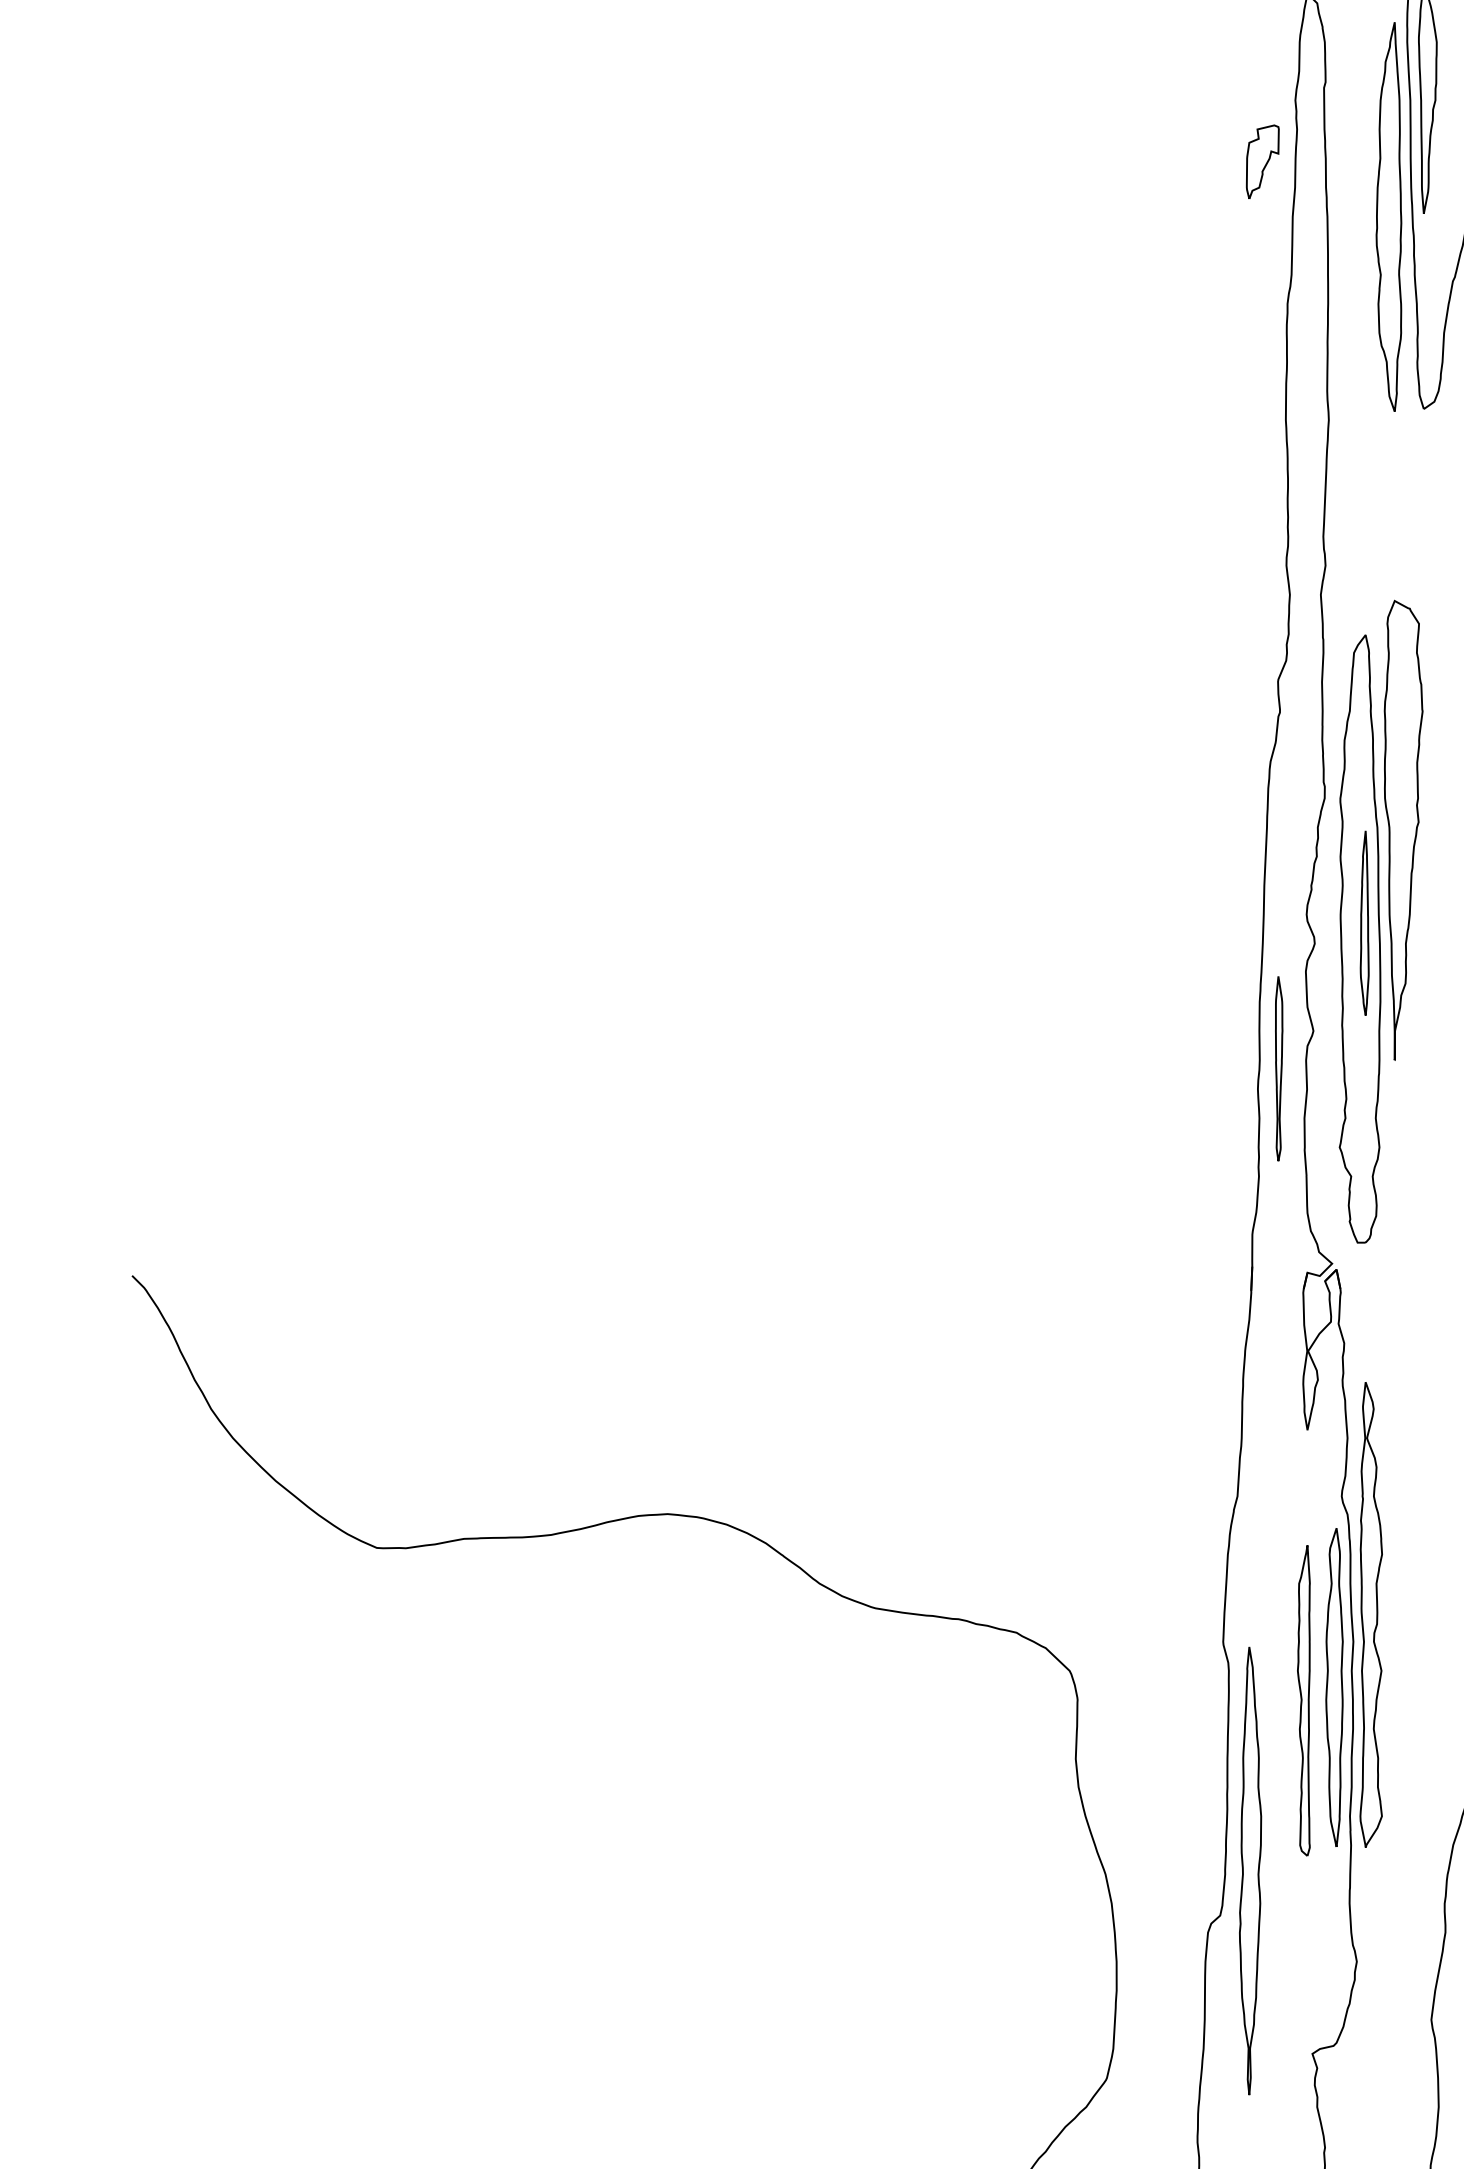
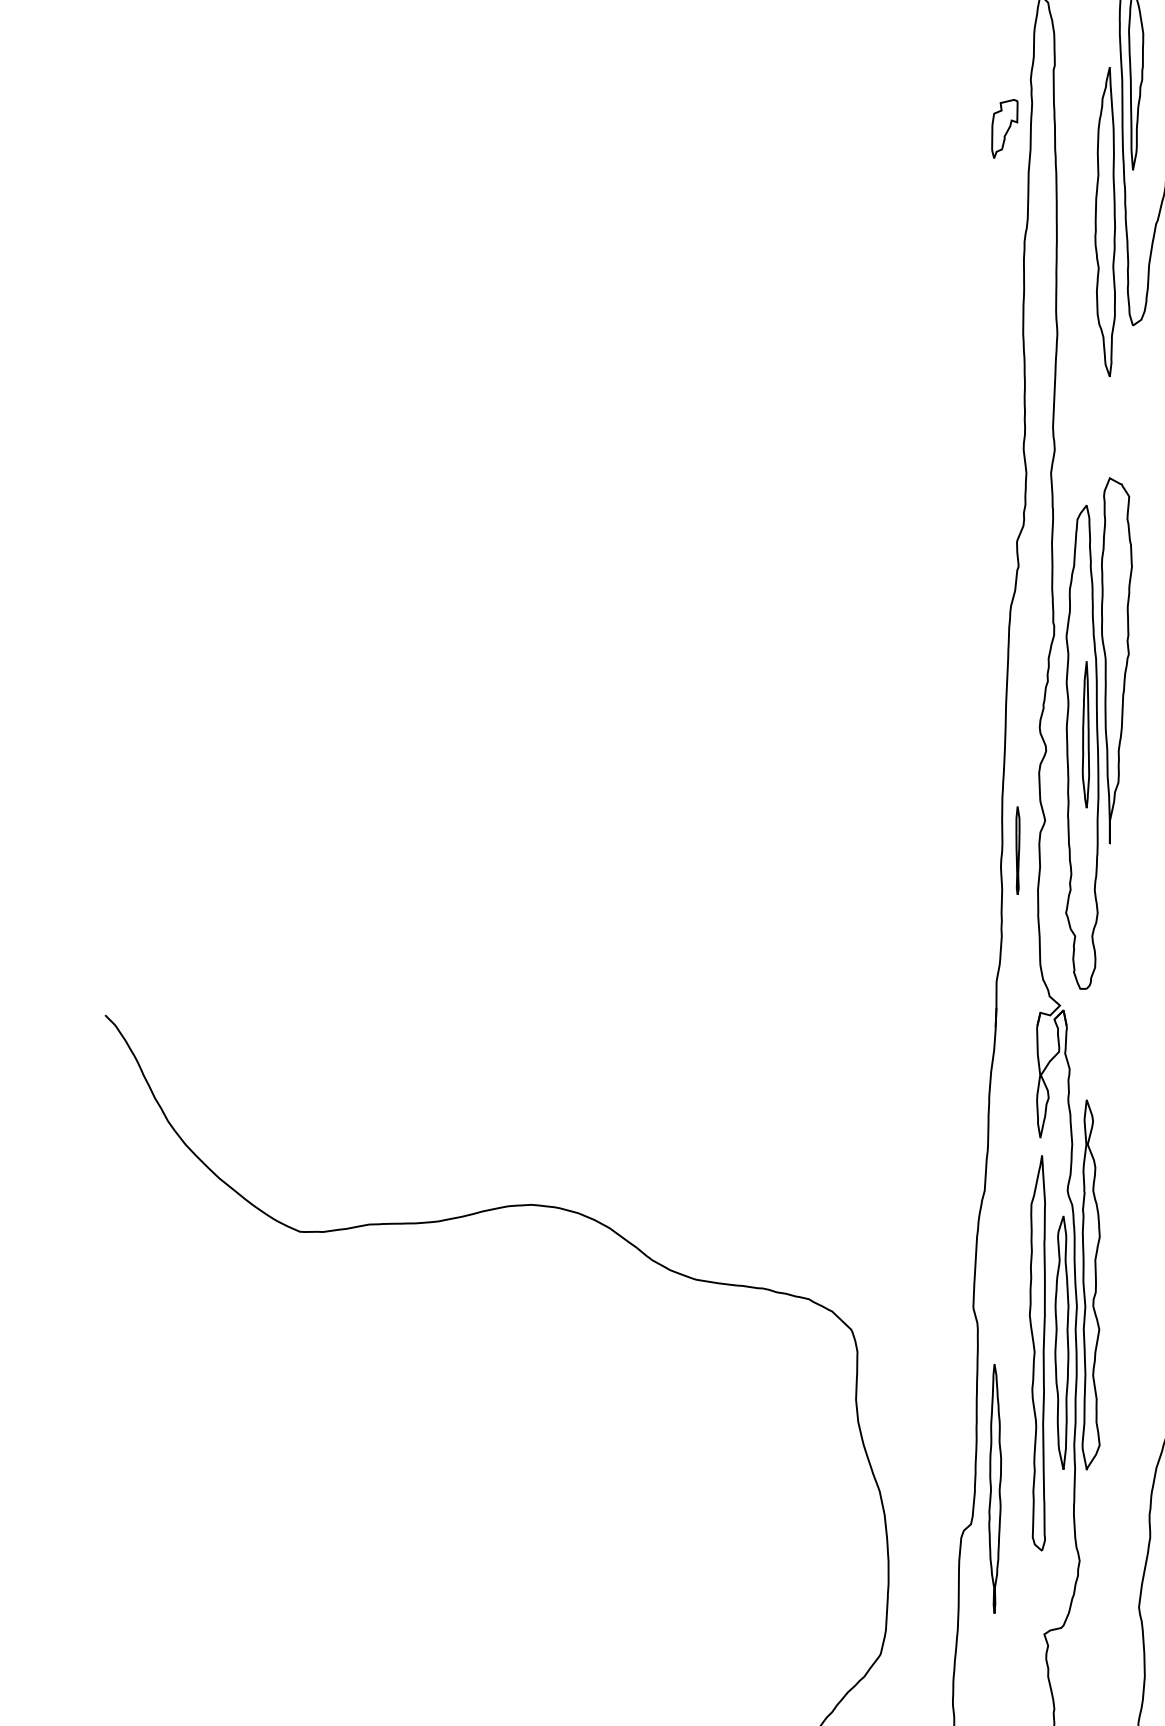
part: (1388, 216) -> (1104, 221), moved
part: (1279, 1068) -> (1018, 850), size x0.6
part: (1303, 1700) -> (1037, 1353), size x1.6
part: (1250, 1870) -> (995, 1488), size x0.7

